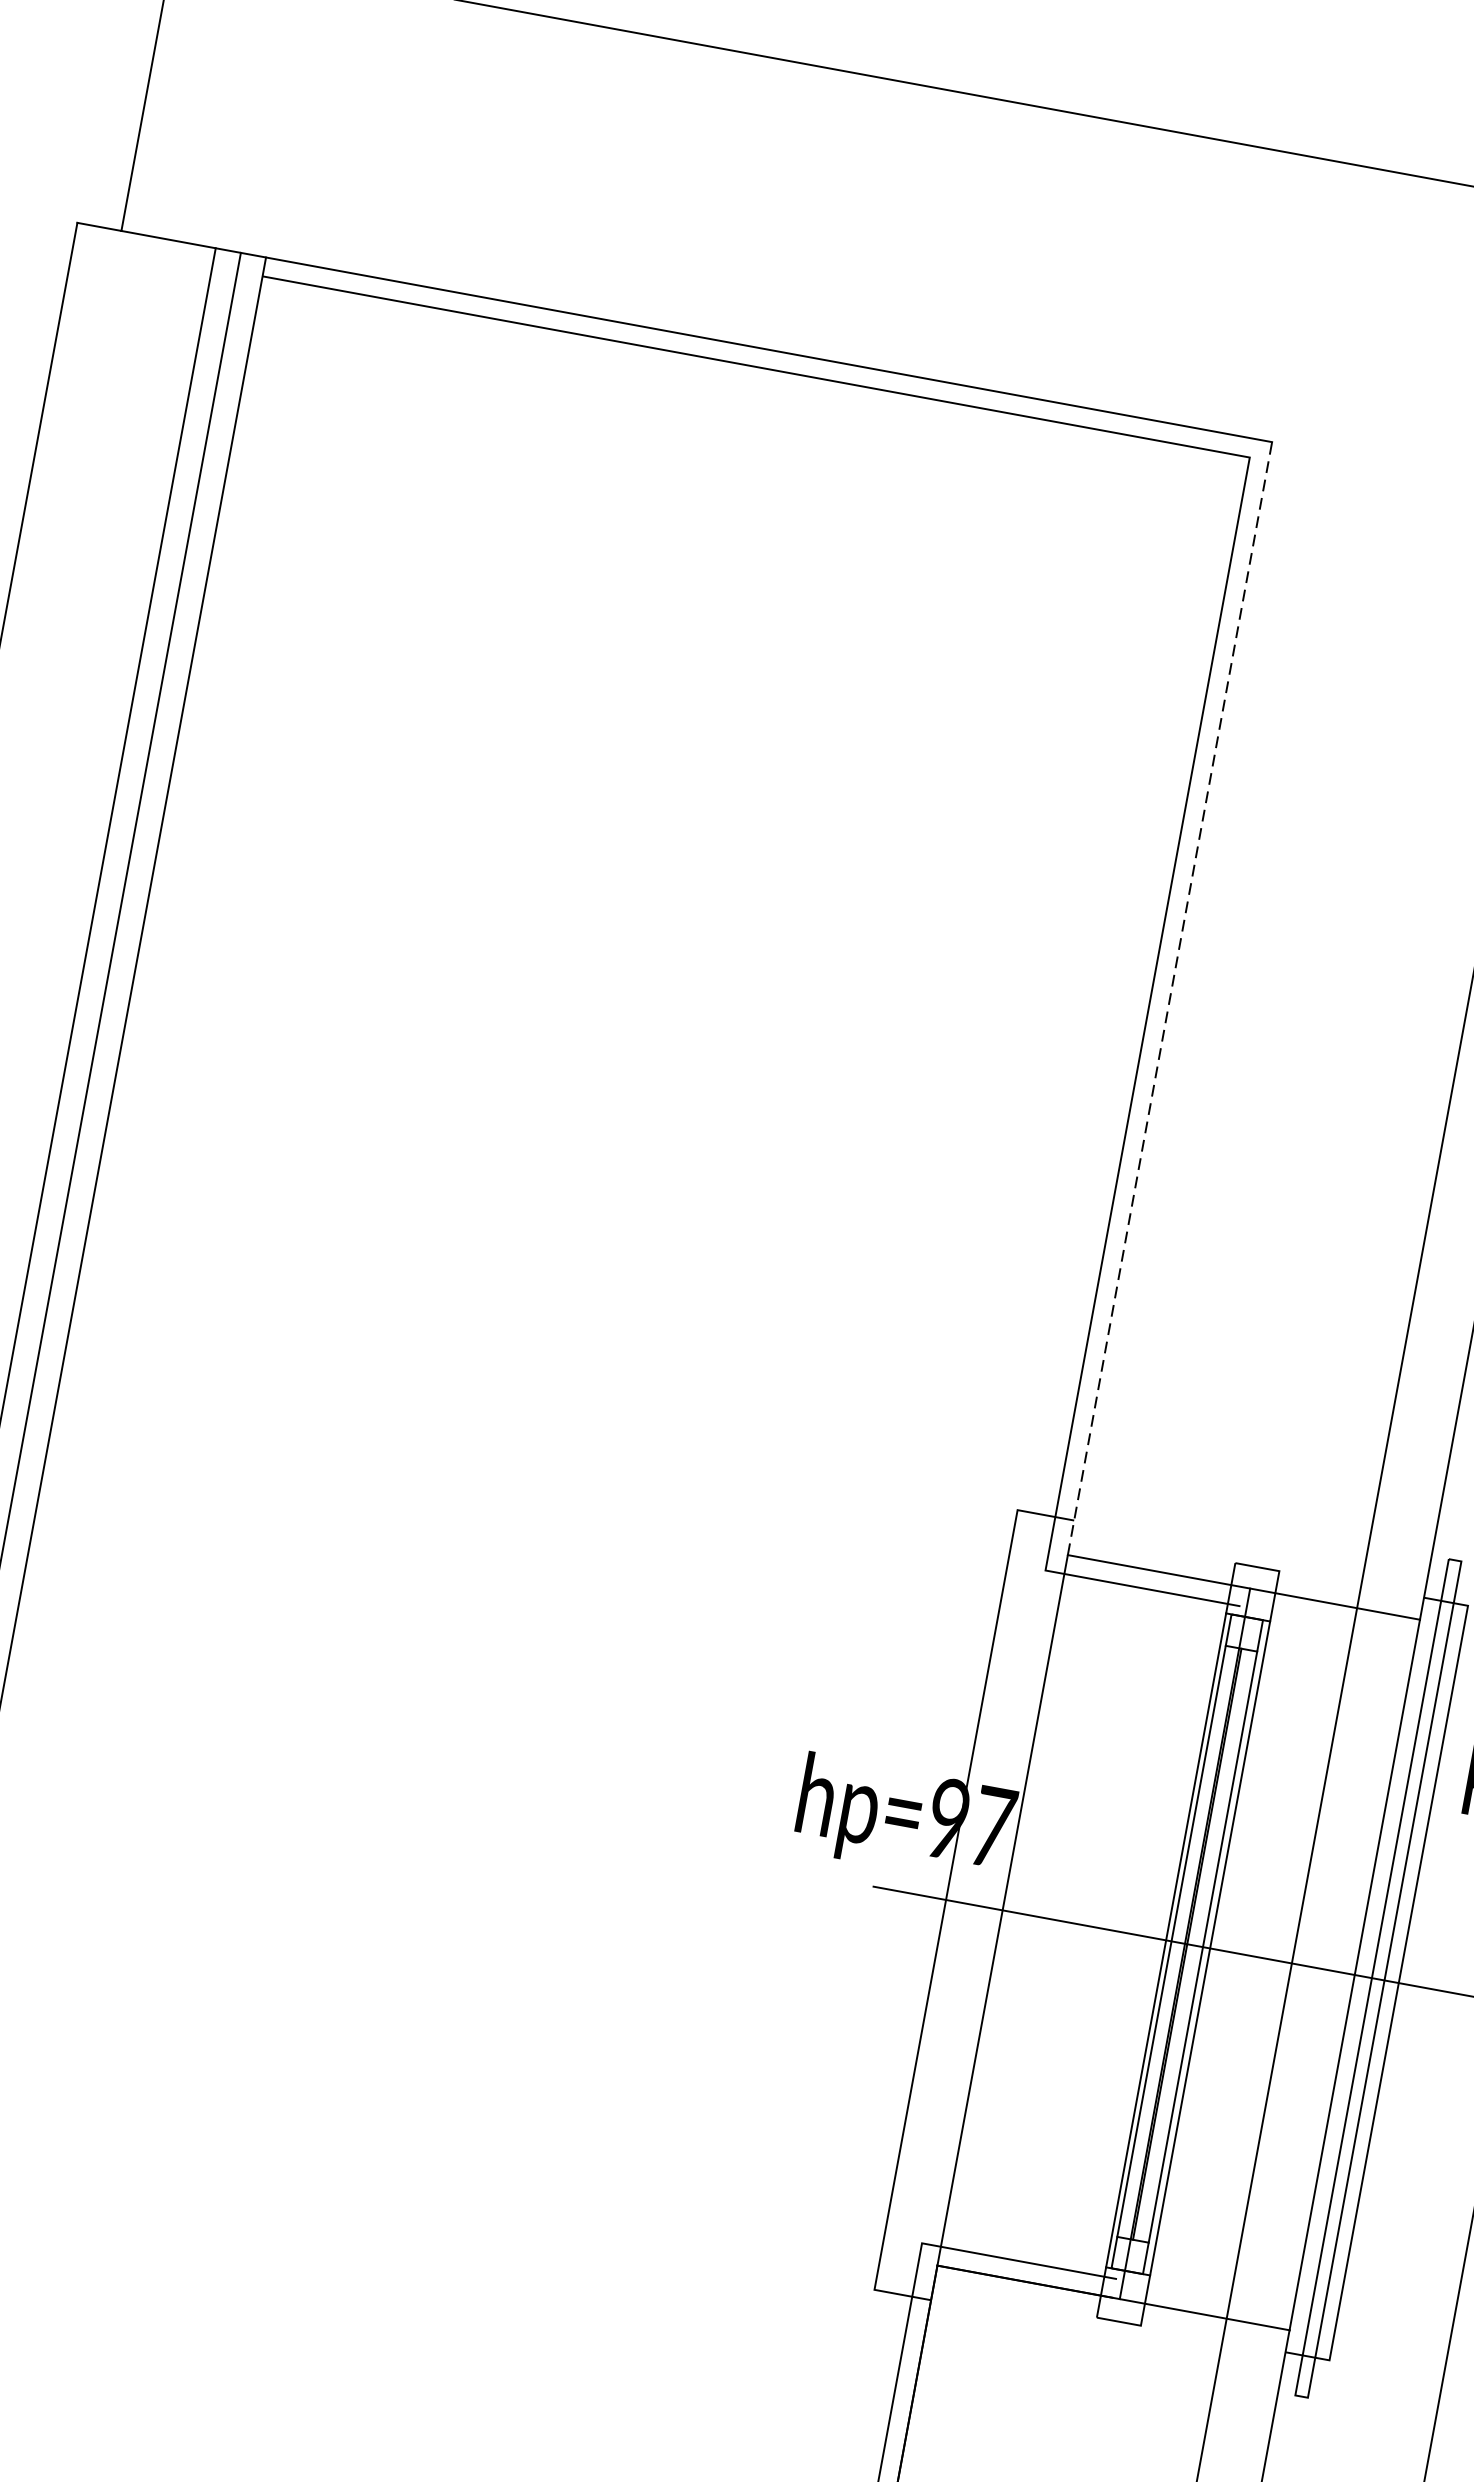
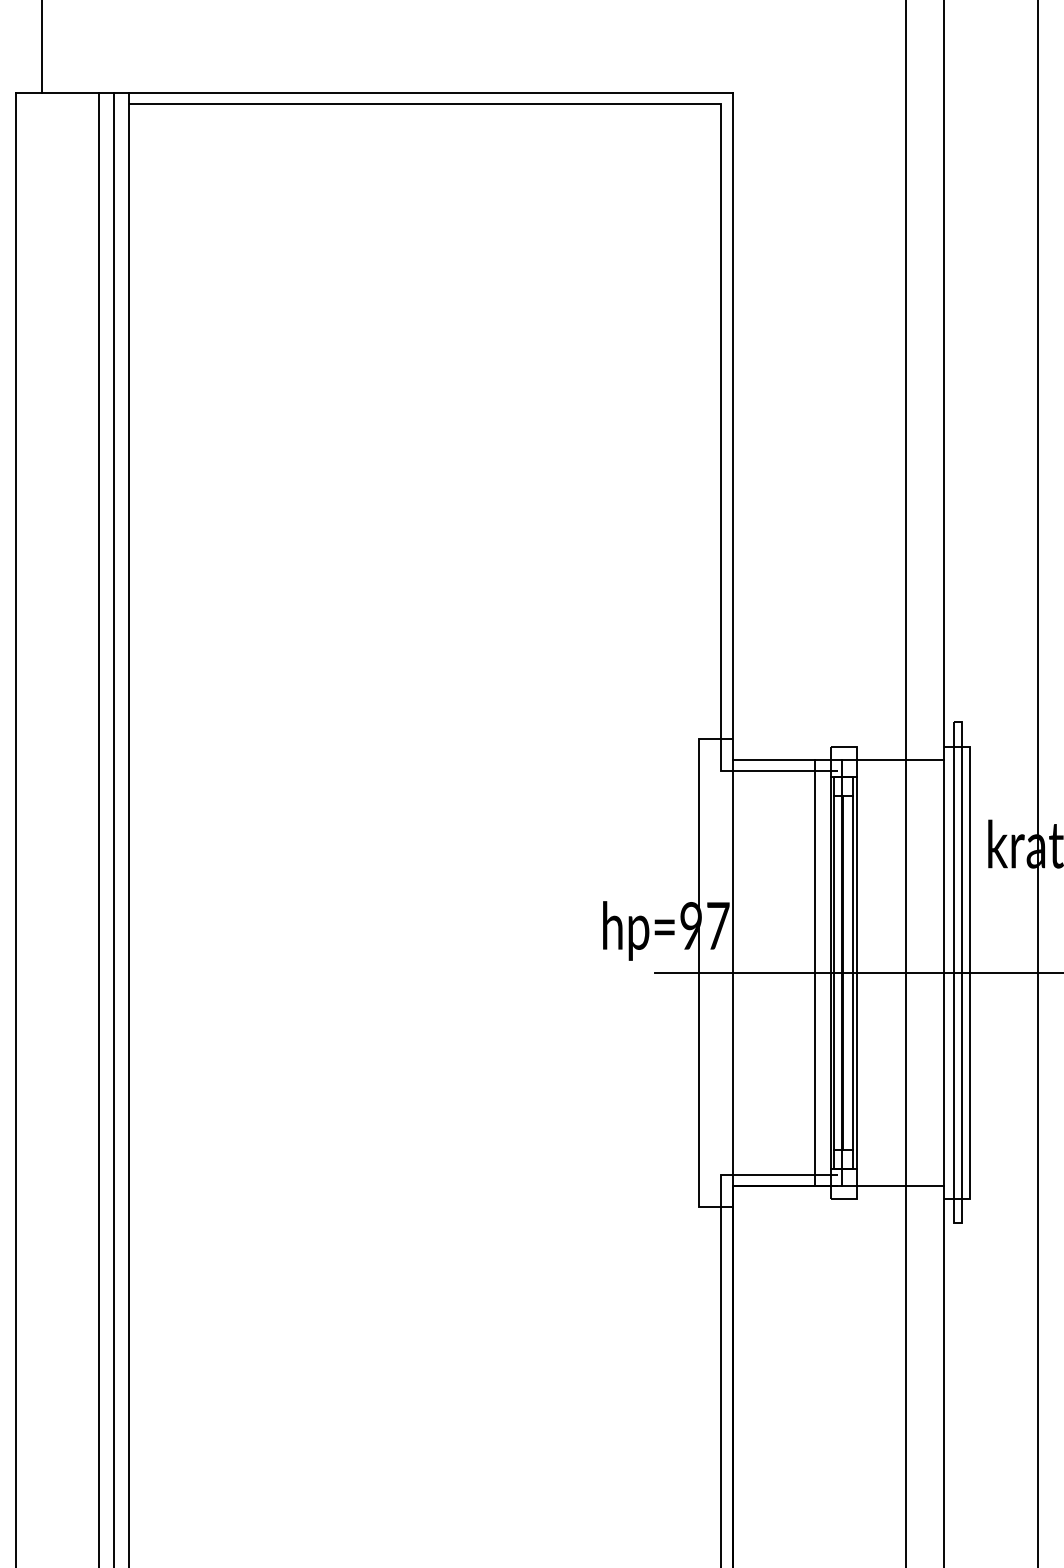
line: (1169, 998) -> (732, 426), dashed -> solid
line: (1140, 1936) -> (815, 973), added

